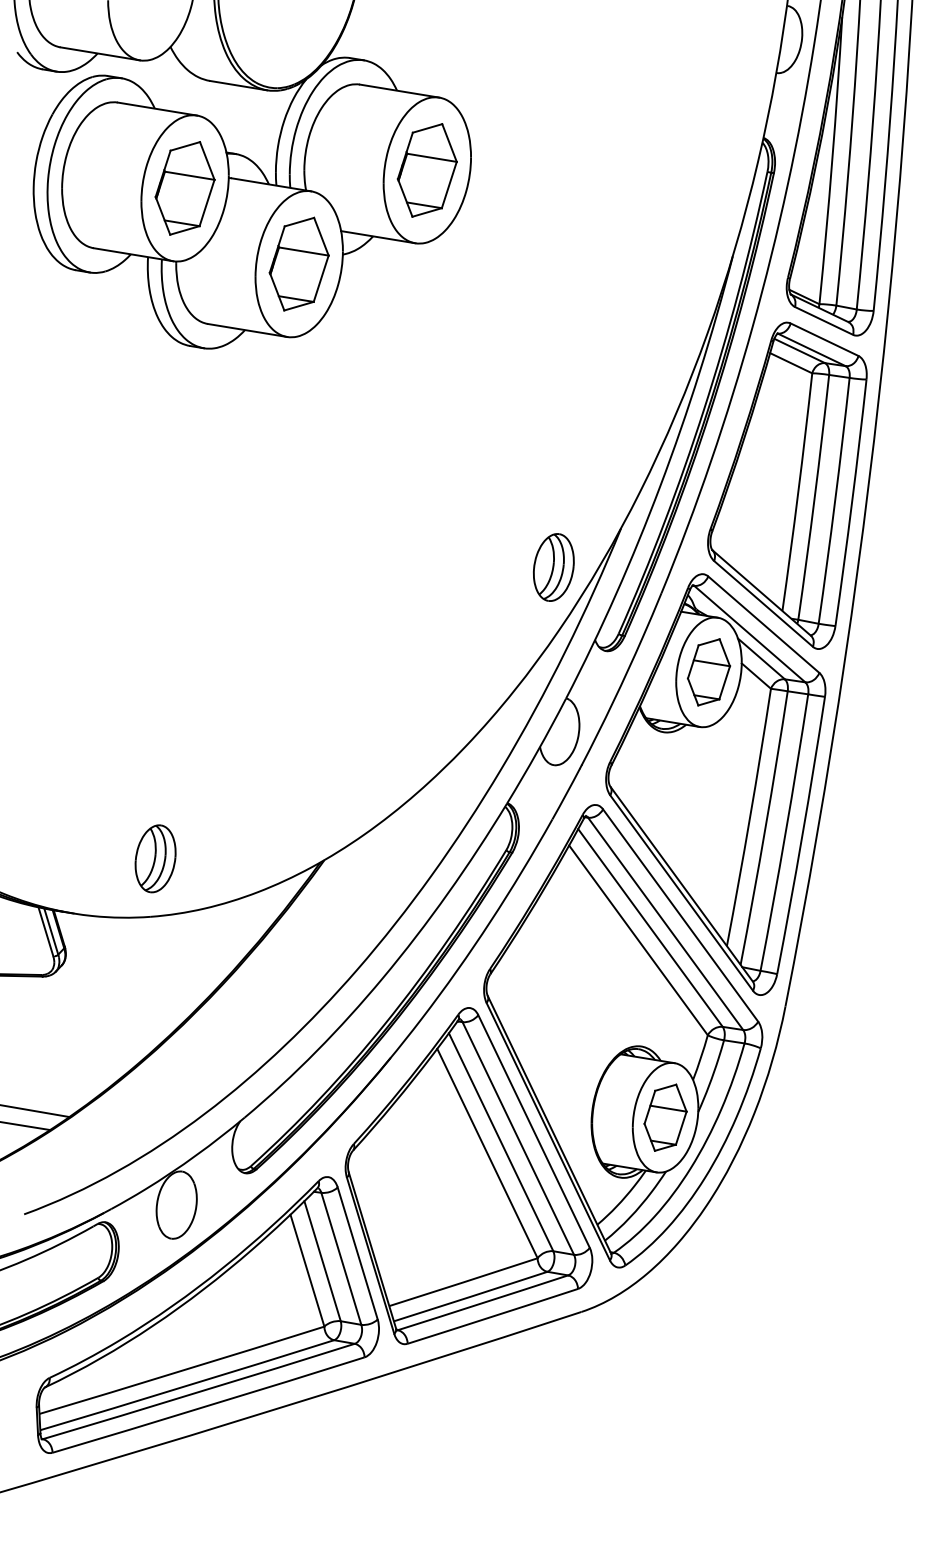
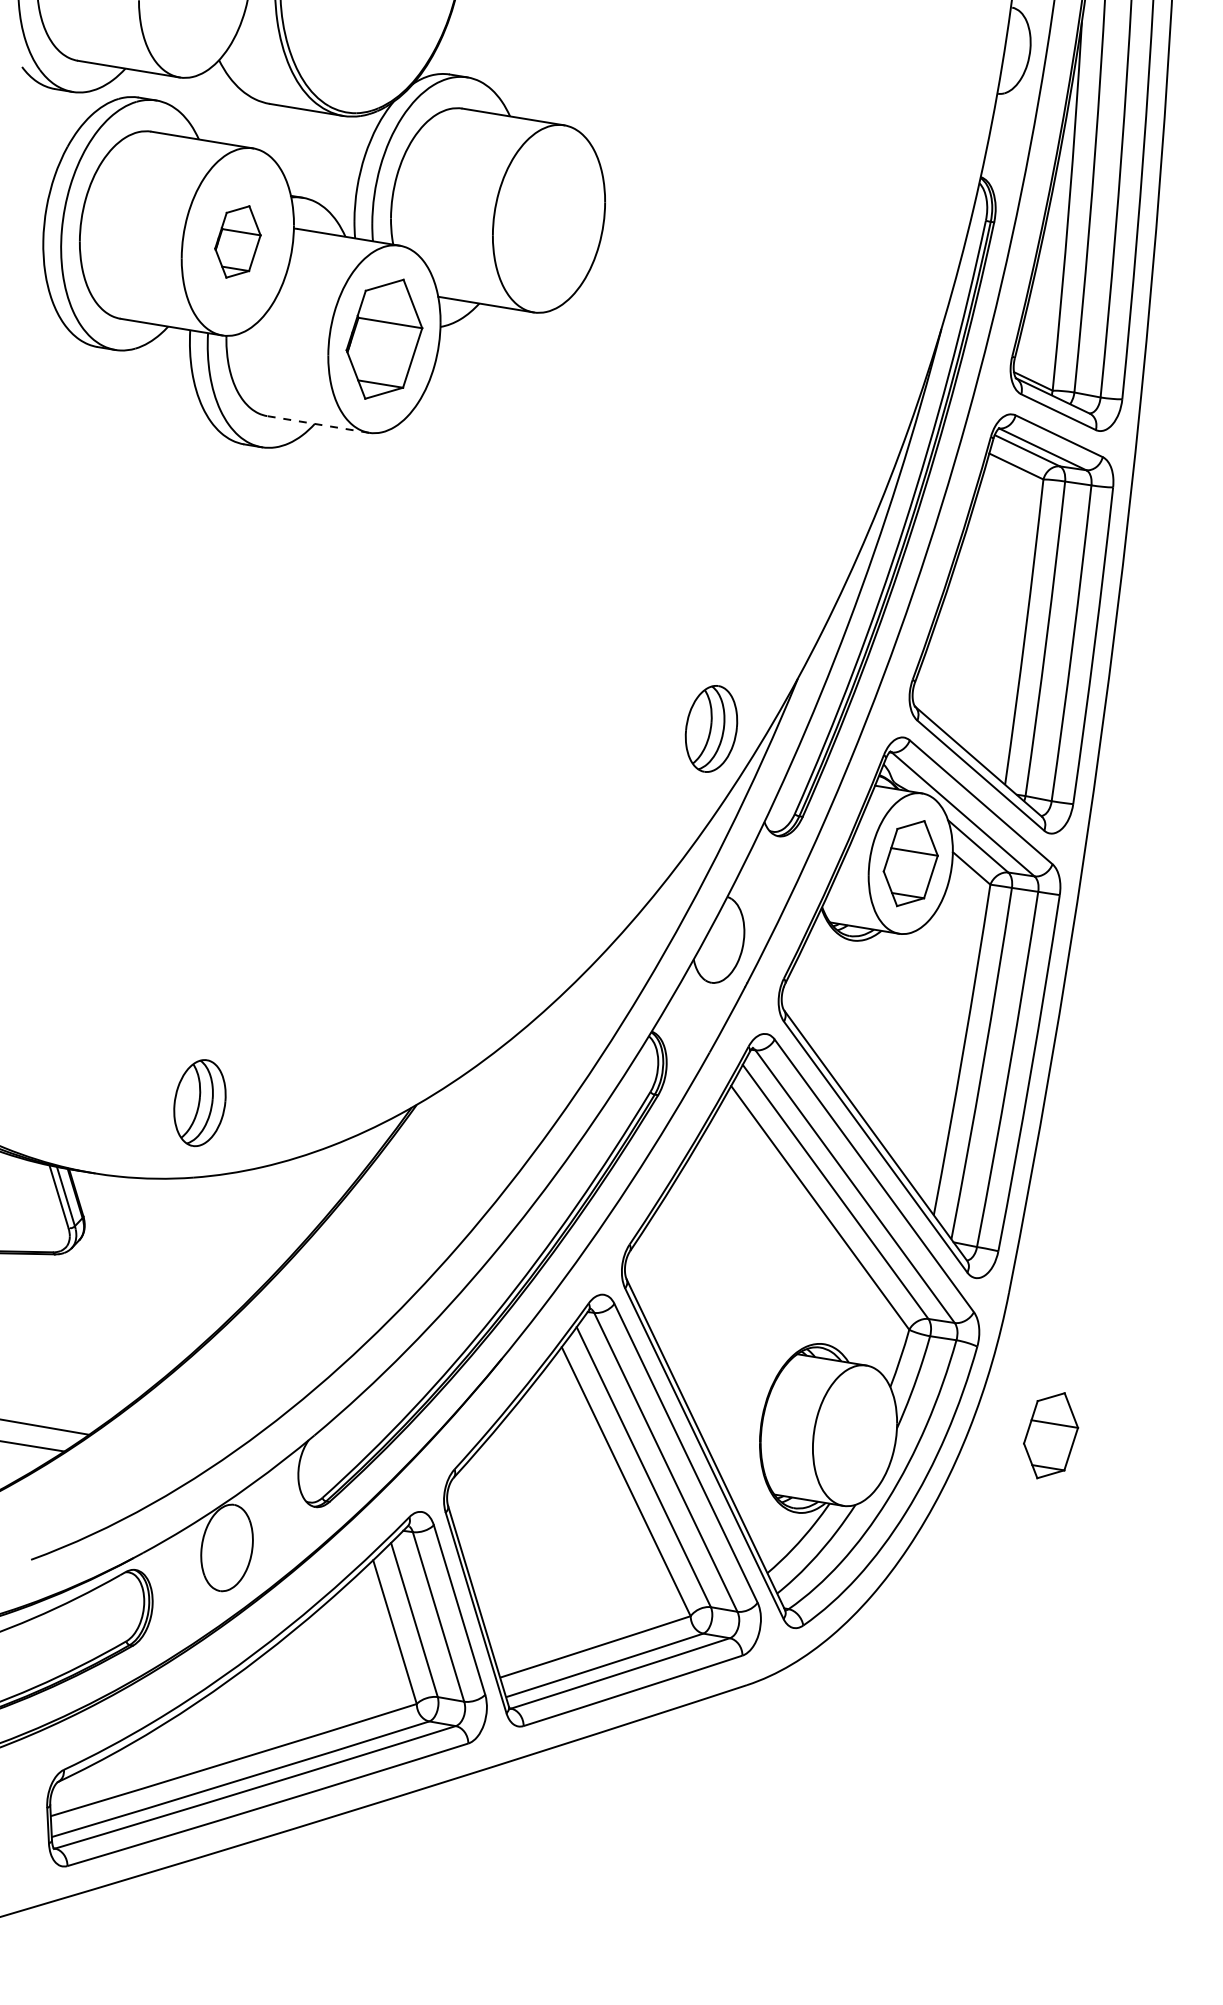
part: (426, 170) -> (548, 218), removed
part: (184, 188) -> (237, 241), size x0.6
line: (247, 330) -> (318, 424), solid -> dashed
part: (665, 1117) -> (1051, 1435), moved

